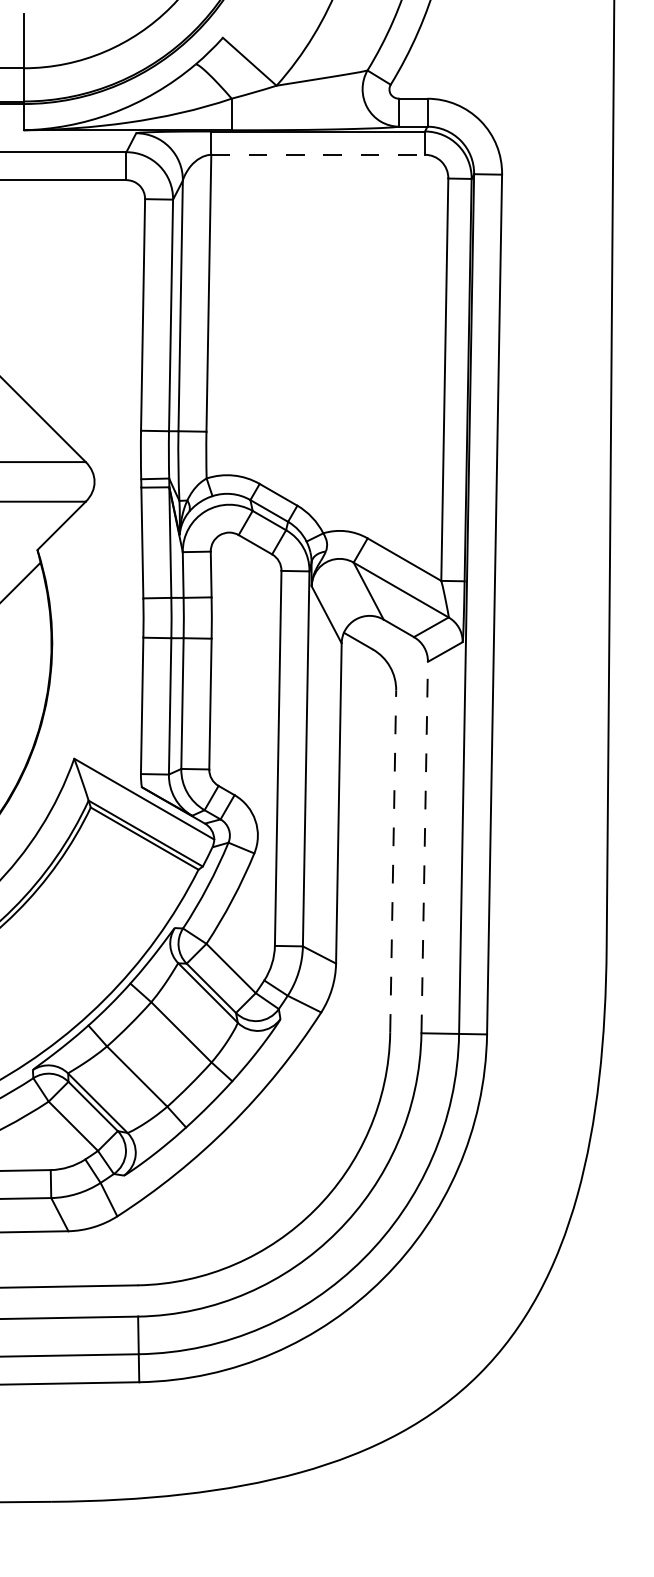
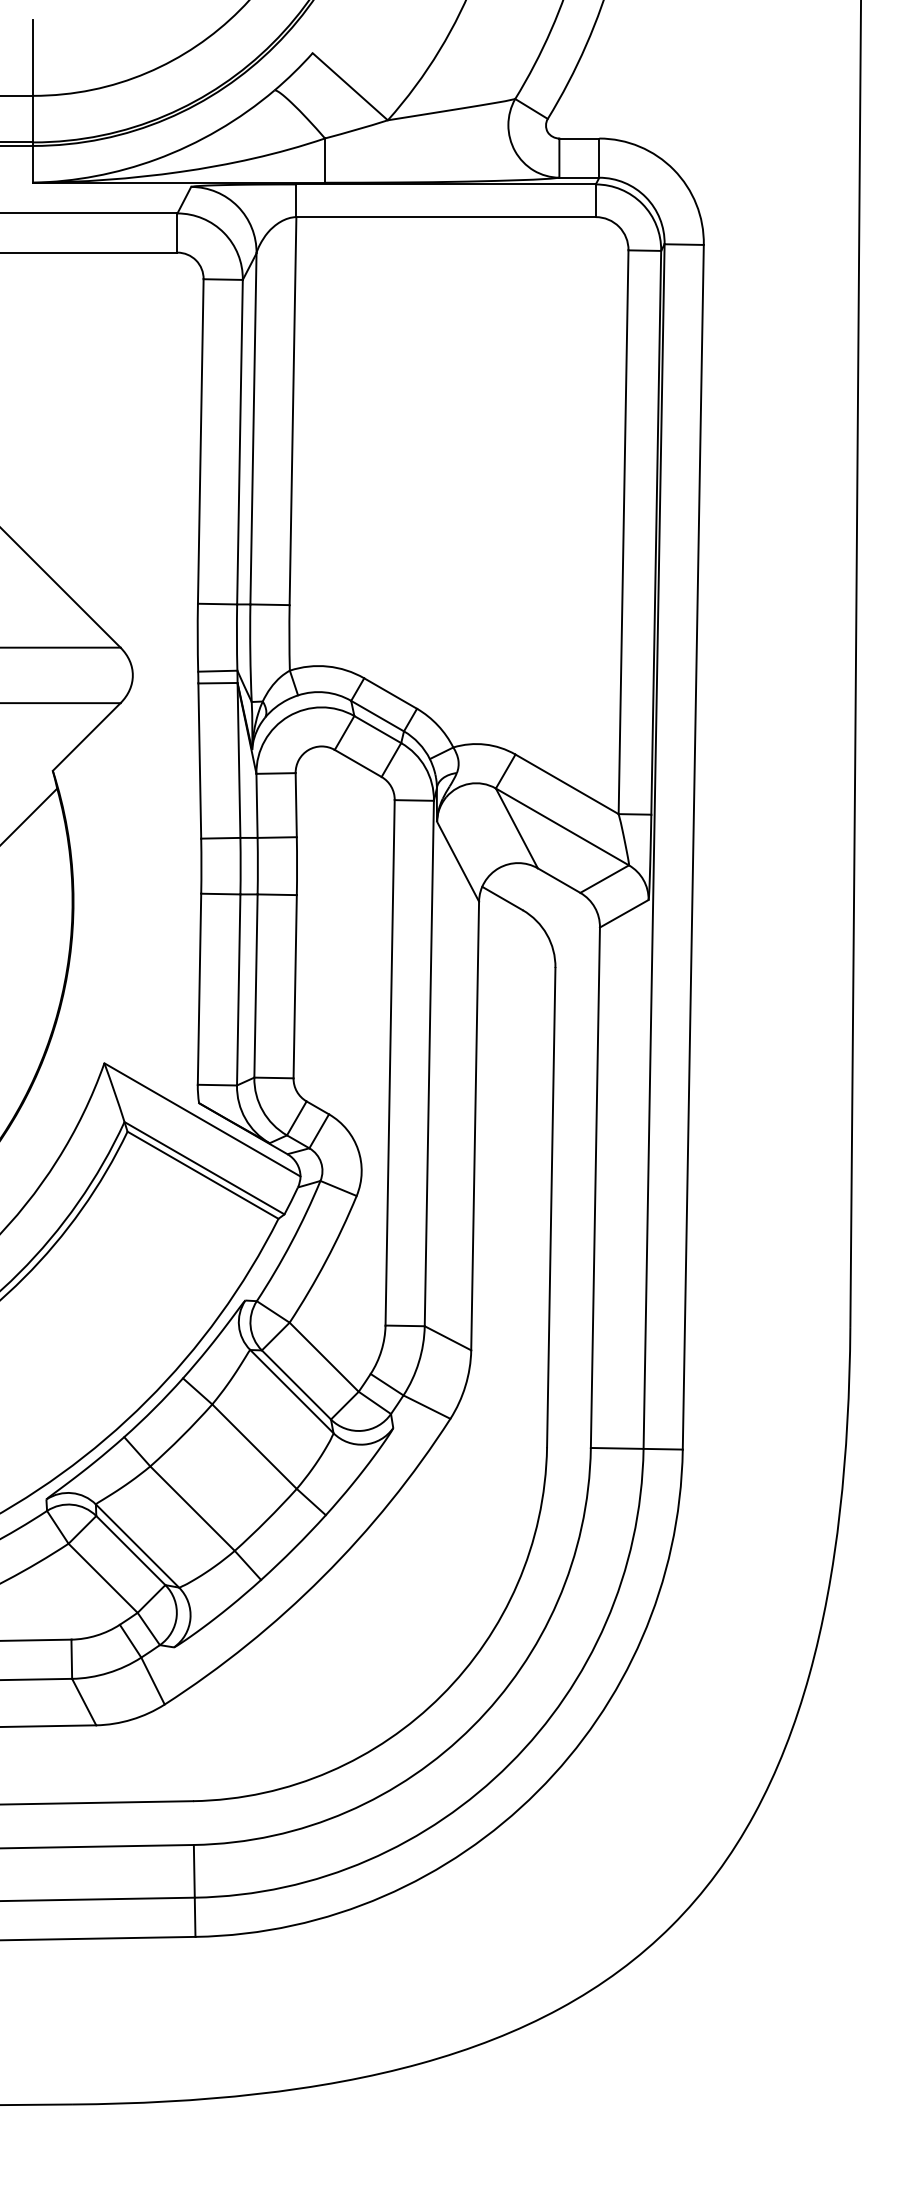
line: (318, 155) -> (446, 217), dashed -> solid
line: (424, 847) -> (595, 1187), dashed -> solid
line: (393, 861) -> (551, 1207), dashed -> solid

